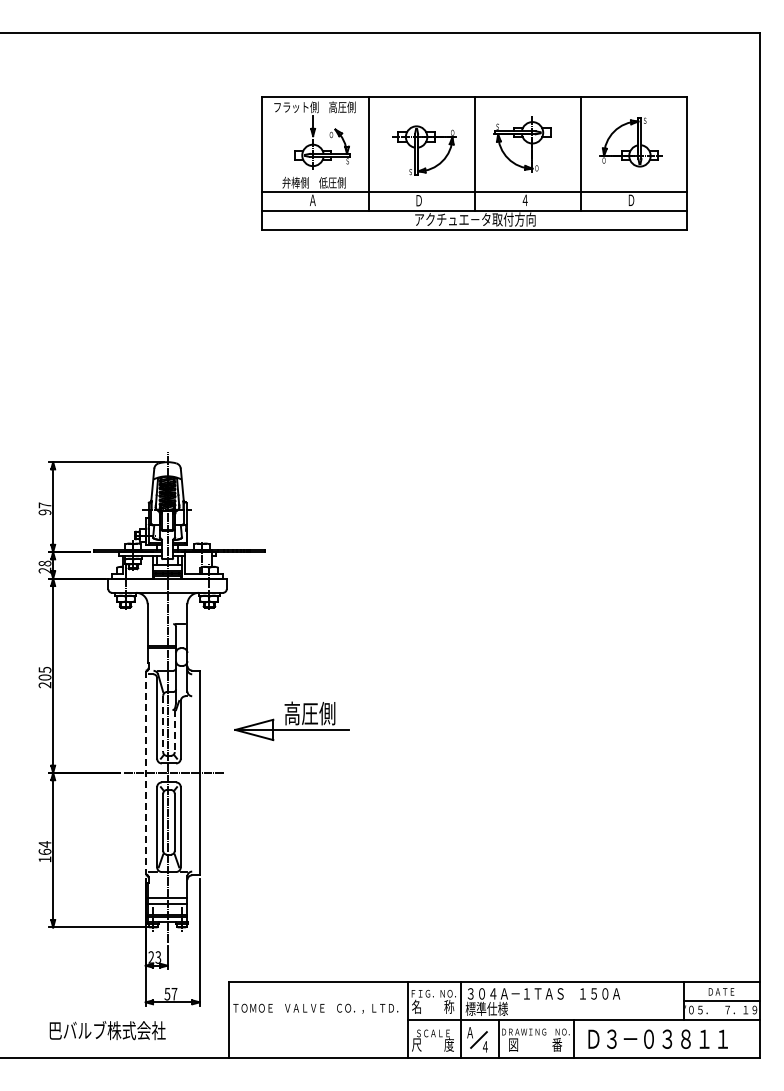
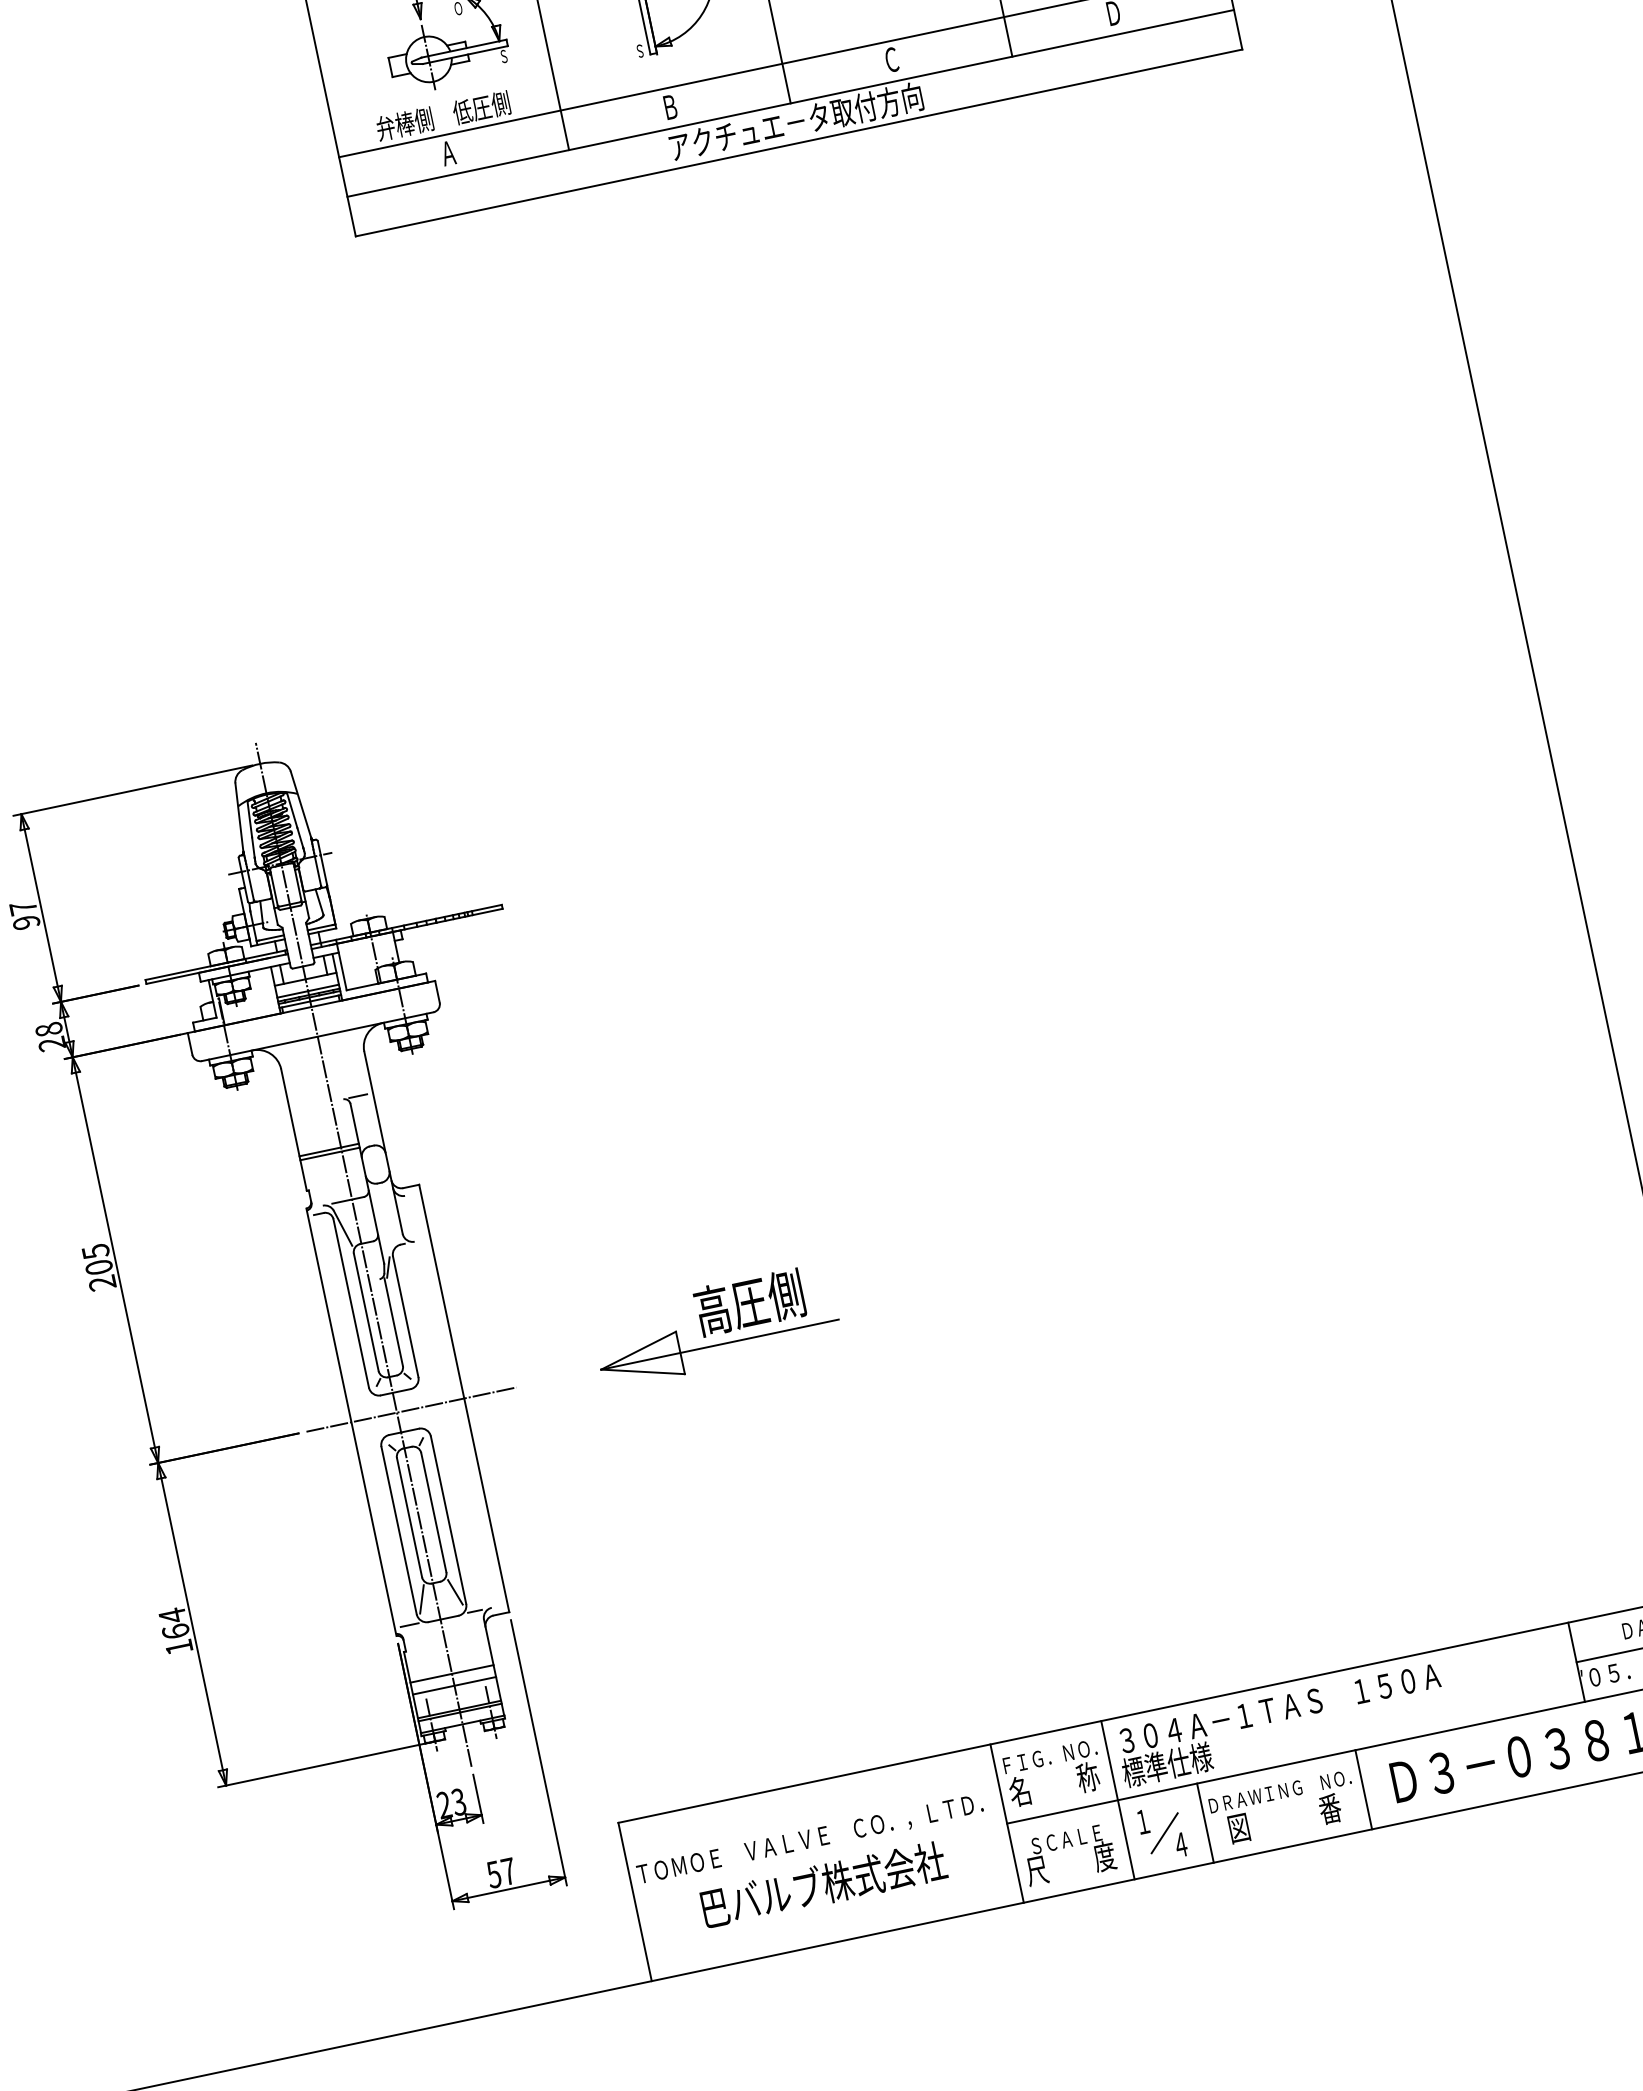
text: (418, 200) -> (669, 107), Ｄ -> Ｂ
text: (524, 200) -> (890, 60), ４ -> Ｃ
part: (291, 721) -> (714, 1327), moved
line: (163, 724) -> (367, 1313), dashed -> solid
line: (174, 731) -> (393, 1323), dashed -> solid
line: (145, 773) -> (351, 1423), dashed -> solid
text: (107, 1030) -> (823, 1884), moved
text: (469, 1032) -> (1141, 1821), Ａ -> １

